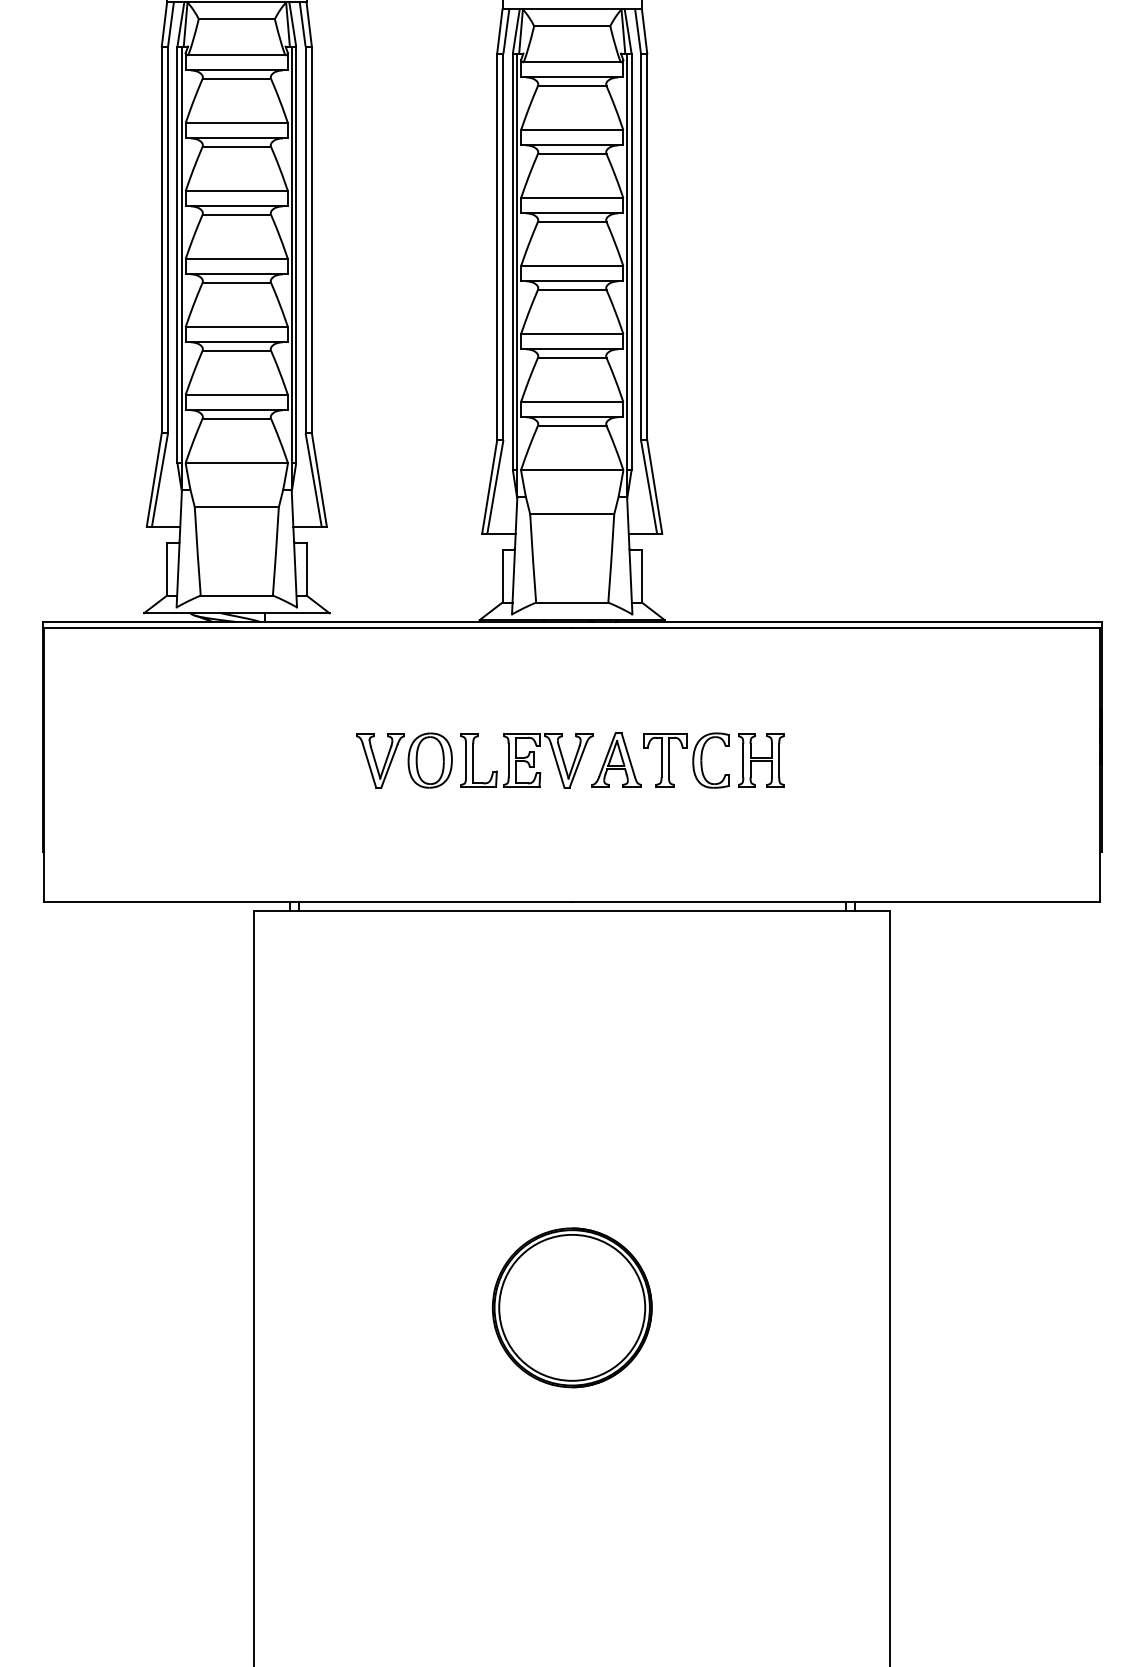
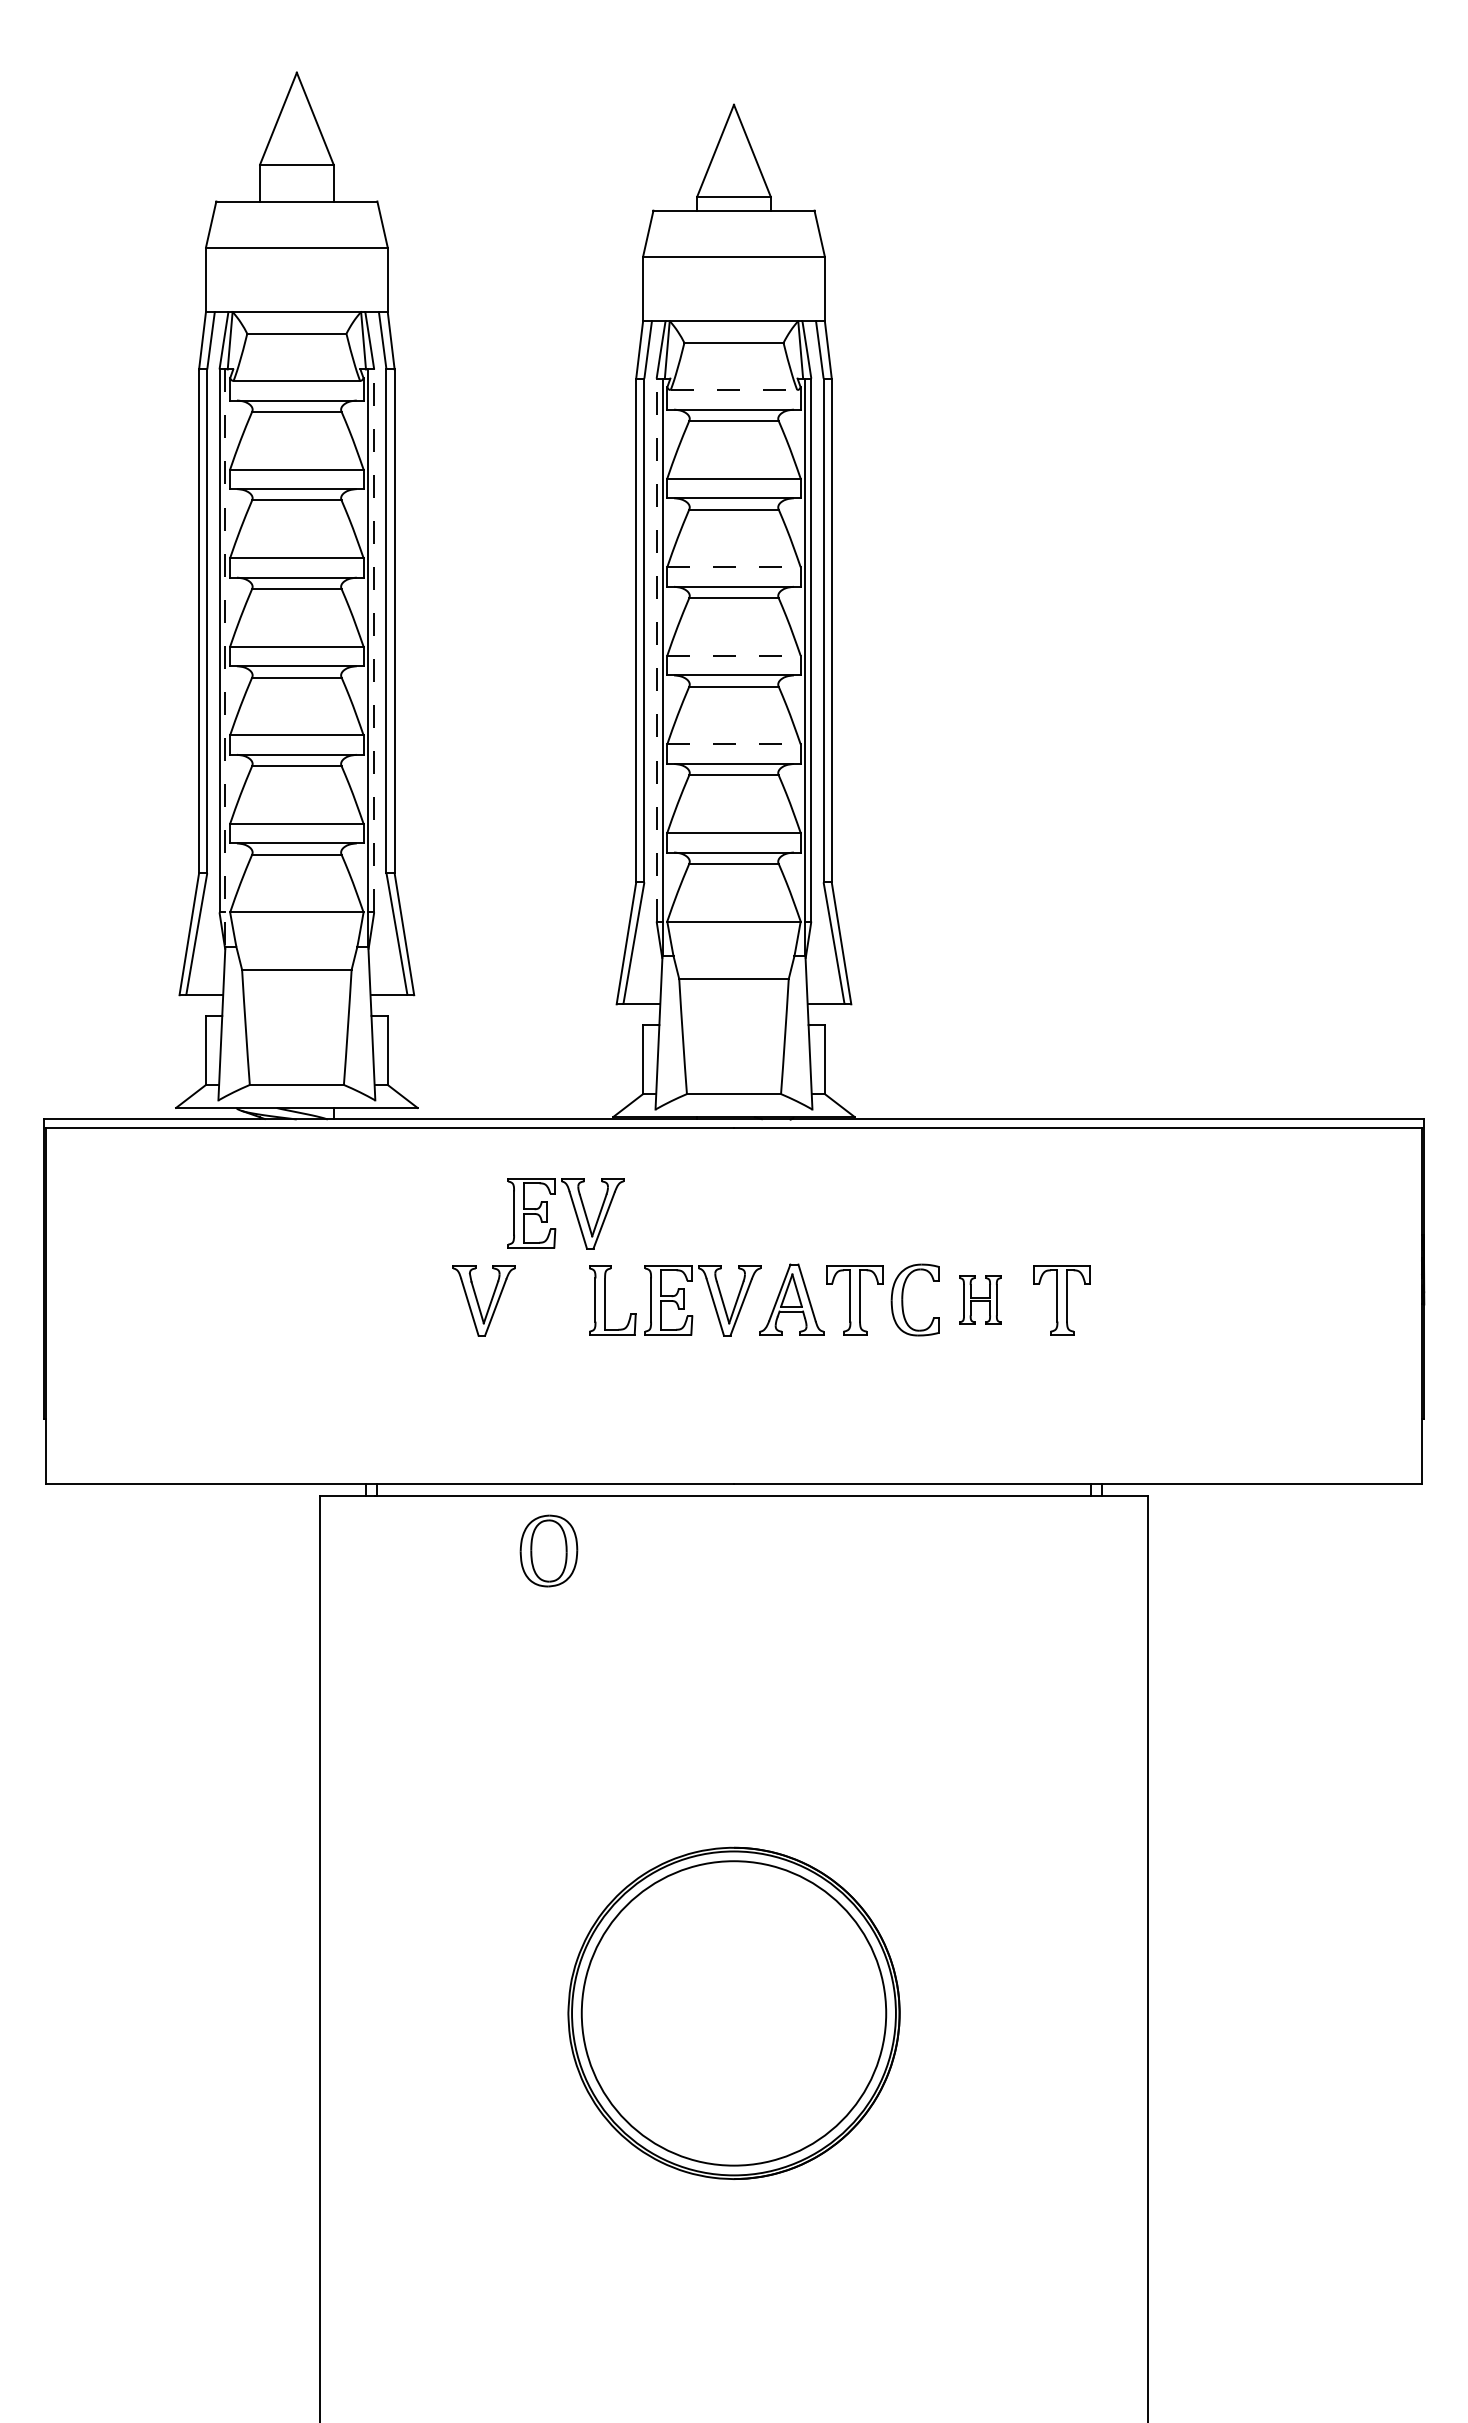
line: (572, 62) -> (734, 390), solid -> dashed
line: (571, 198) -> (733, 567), solid -> dashed
line: (296, 254) -> (374, 640), solid -> dashed
line: (512, 261) -> (656, 649), solid -> dashed
line: (571, 266) -> (733, 655), solid -> dashed
line: (182, 268) -> (225, 658), solid -> dashed
line: (571, 334) -> (733, 744), solid -> dashed
part: (449, 692) -> (574, 1211), added
part: (429, 760) -> (548, 1550), moved
part: (761, 760) -> (980, 1300), size x0.7
part: (823, 760) -> (1061, 1300), added
part: (571, 1307) -> (733, 2012), size x1.6

